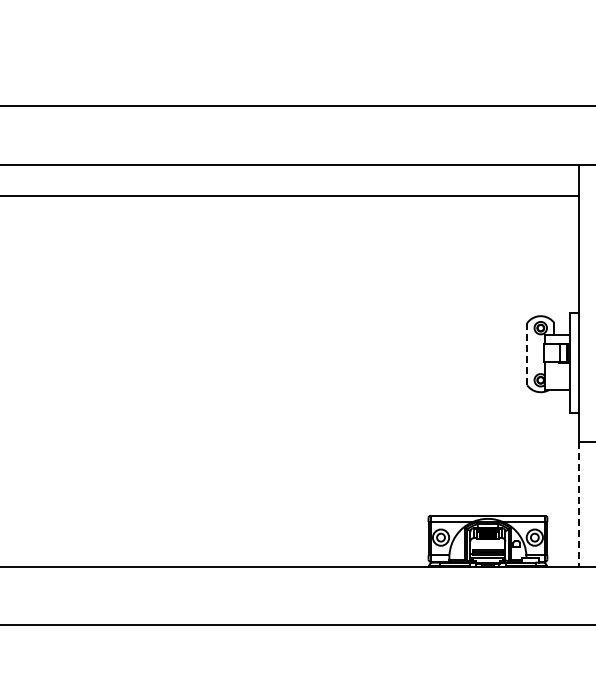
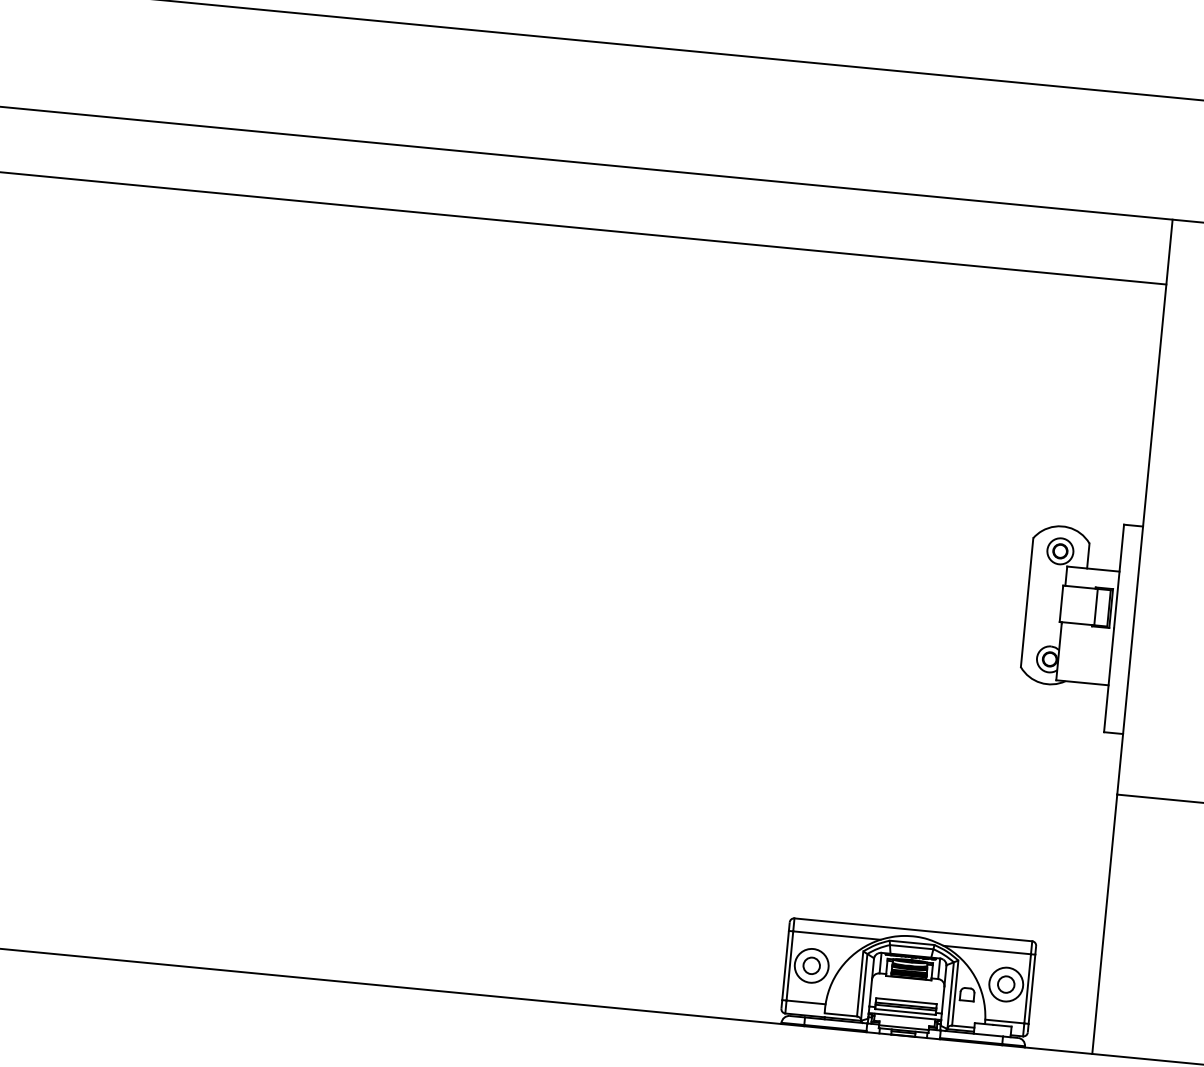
line: (527, 353) -> (1027, 601), dashed -> solid
line: (579, 504) -> (1105, 924), dashed -> solid

